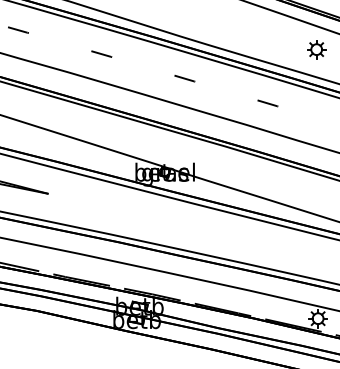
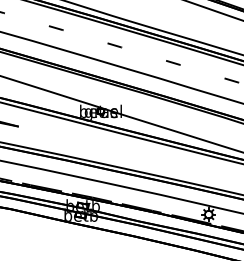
part: (316, 48) -> (207, 24), removed

